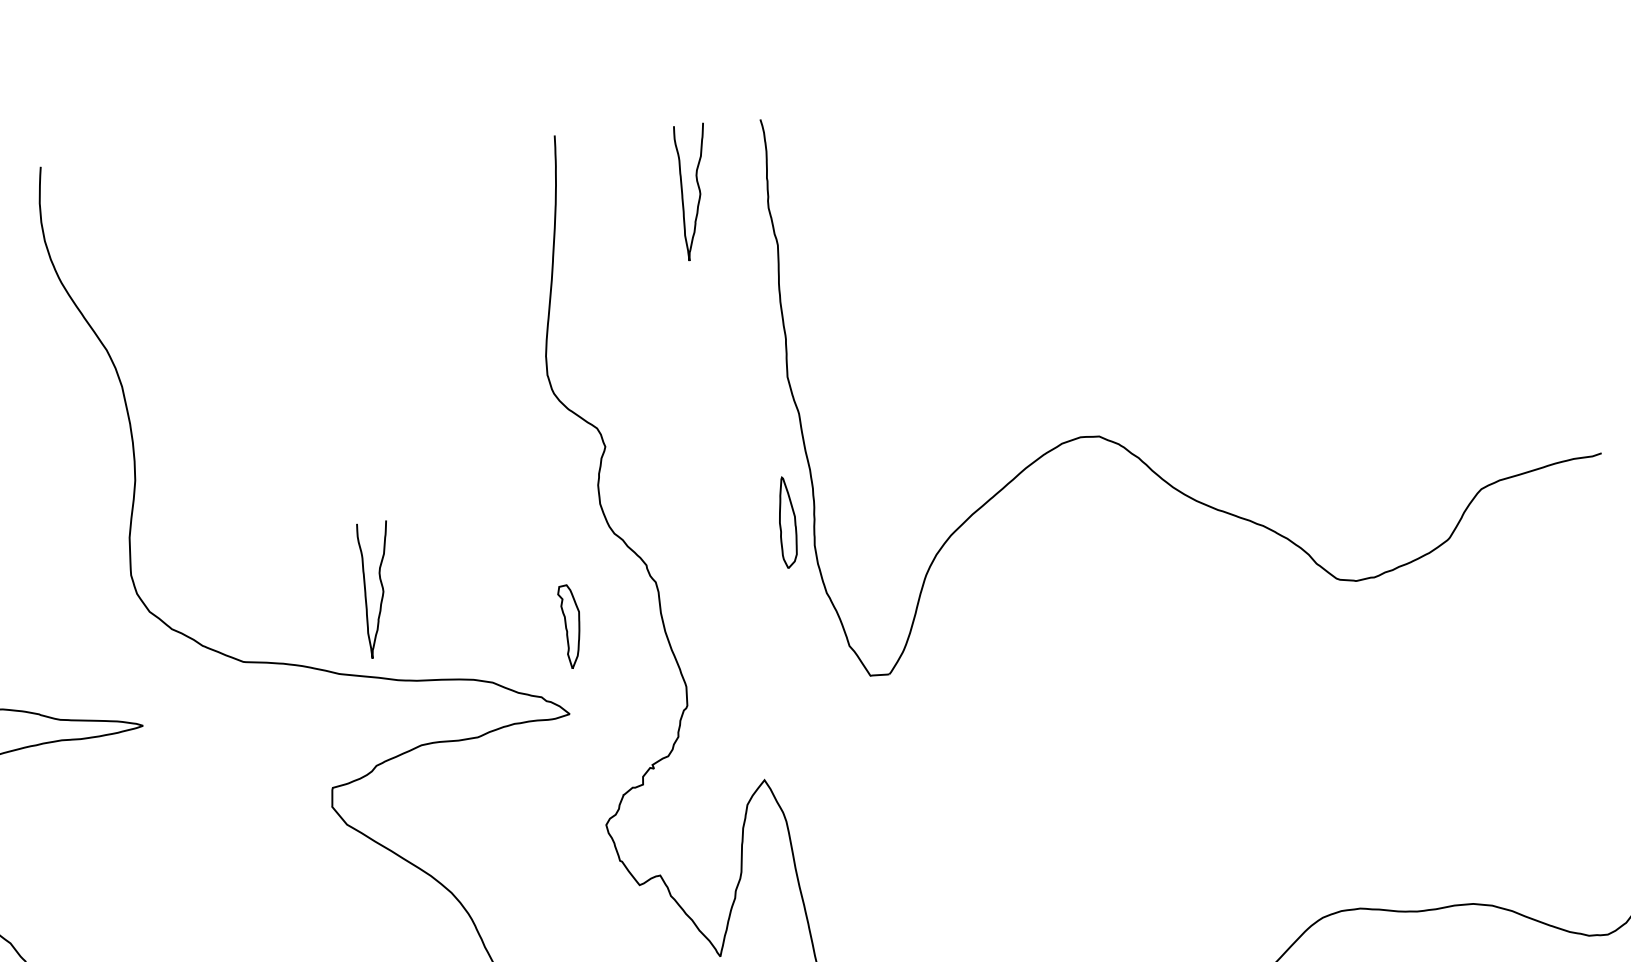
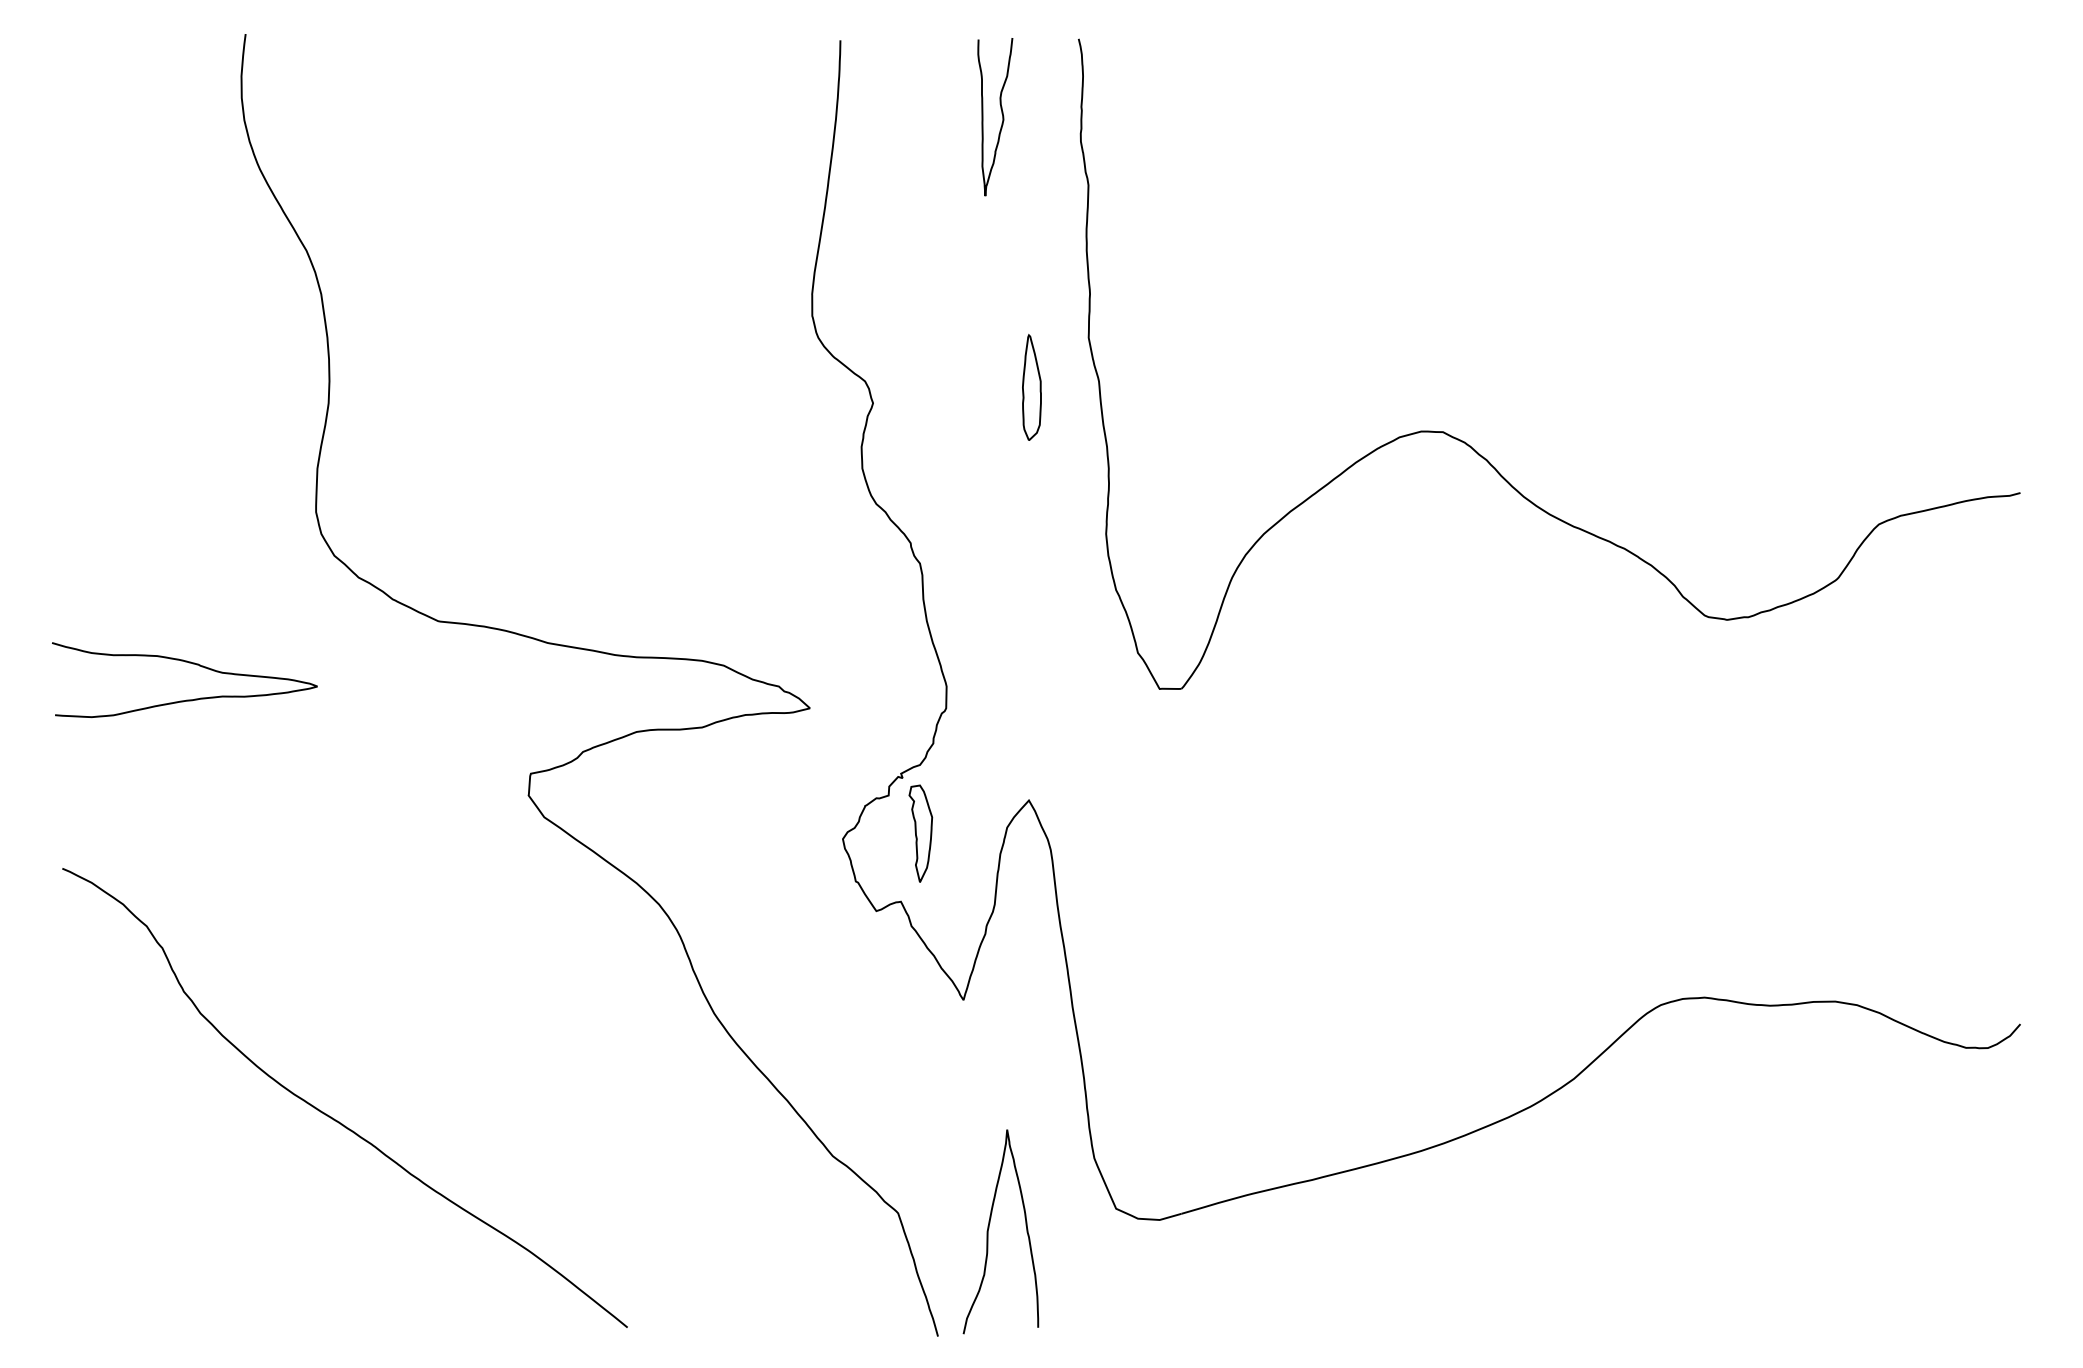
part: (787, 522) -> (1031, 387), moved
curve: (382, 589) -> (604, 549), removed
part: (570, 626) -> (920, 833), moved

